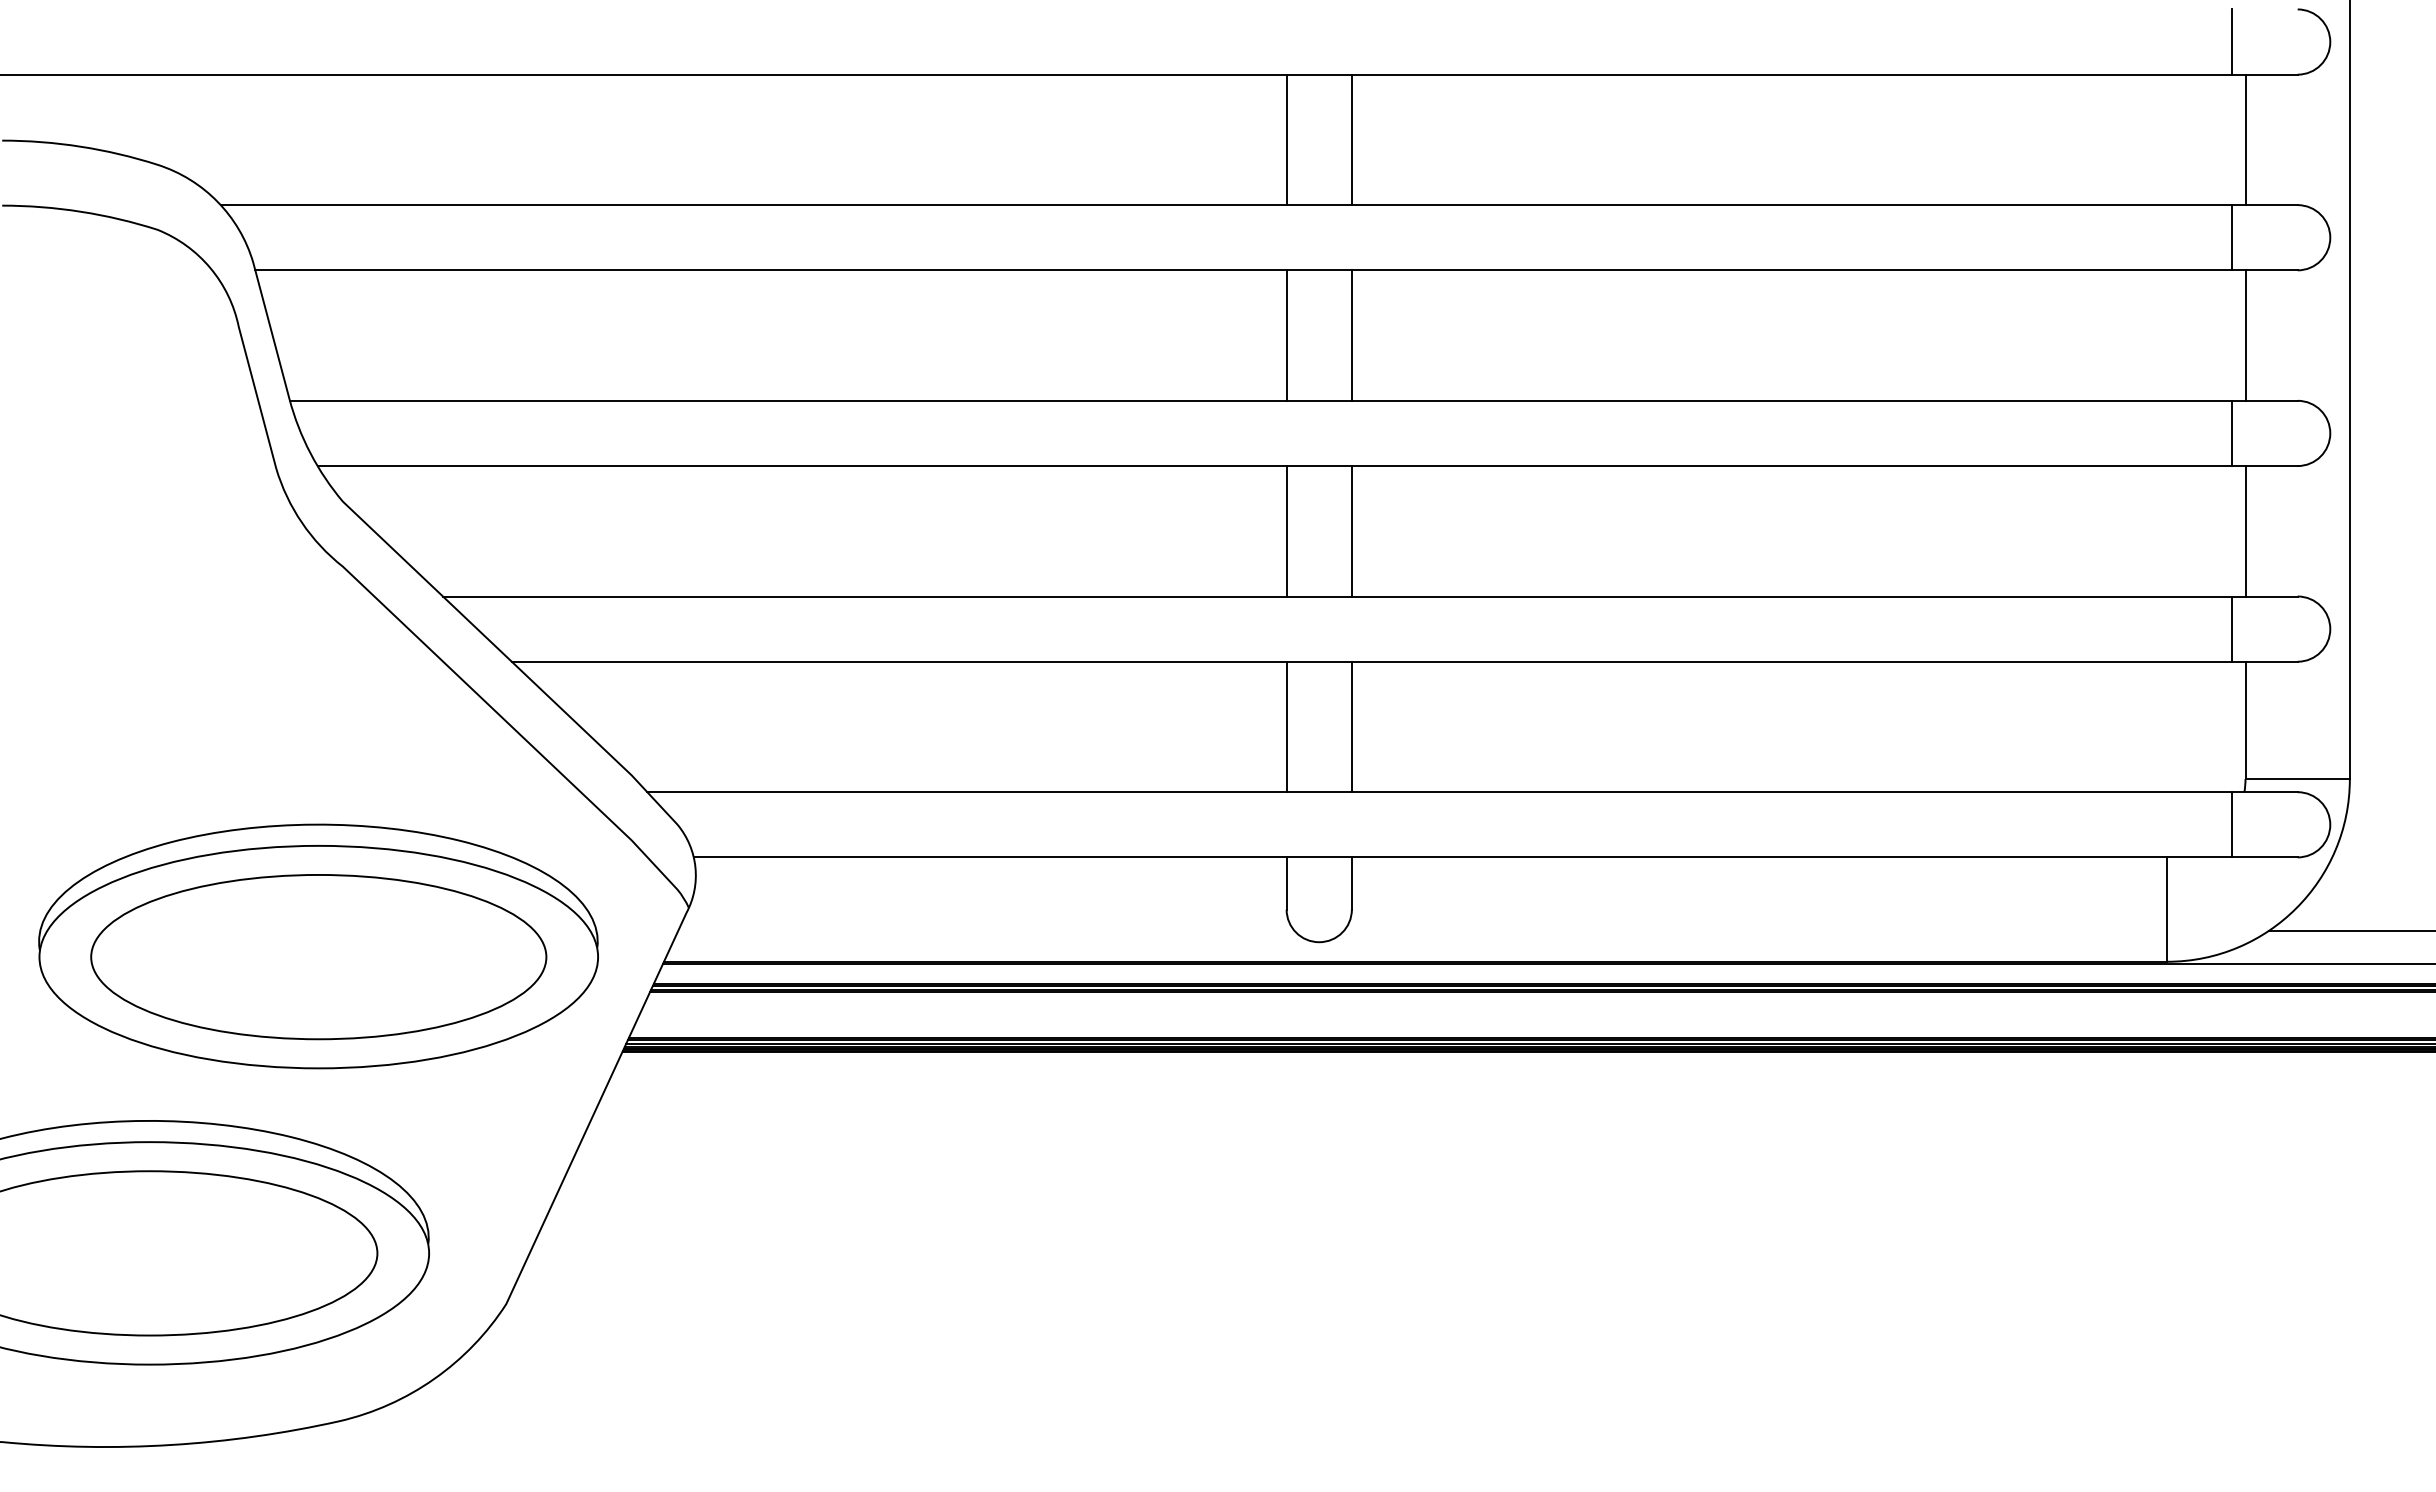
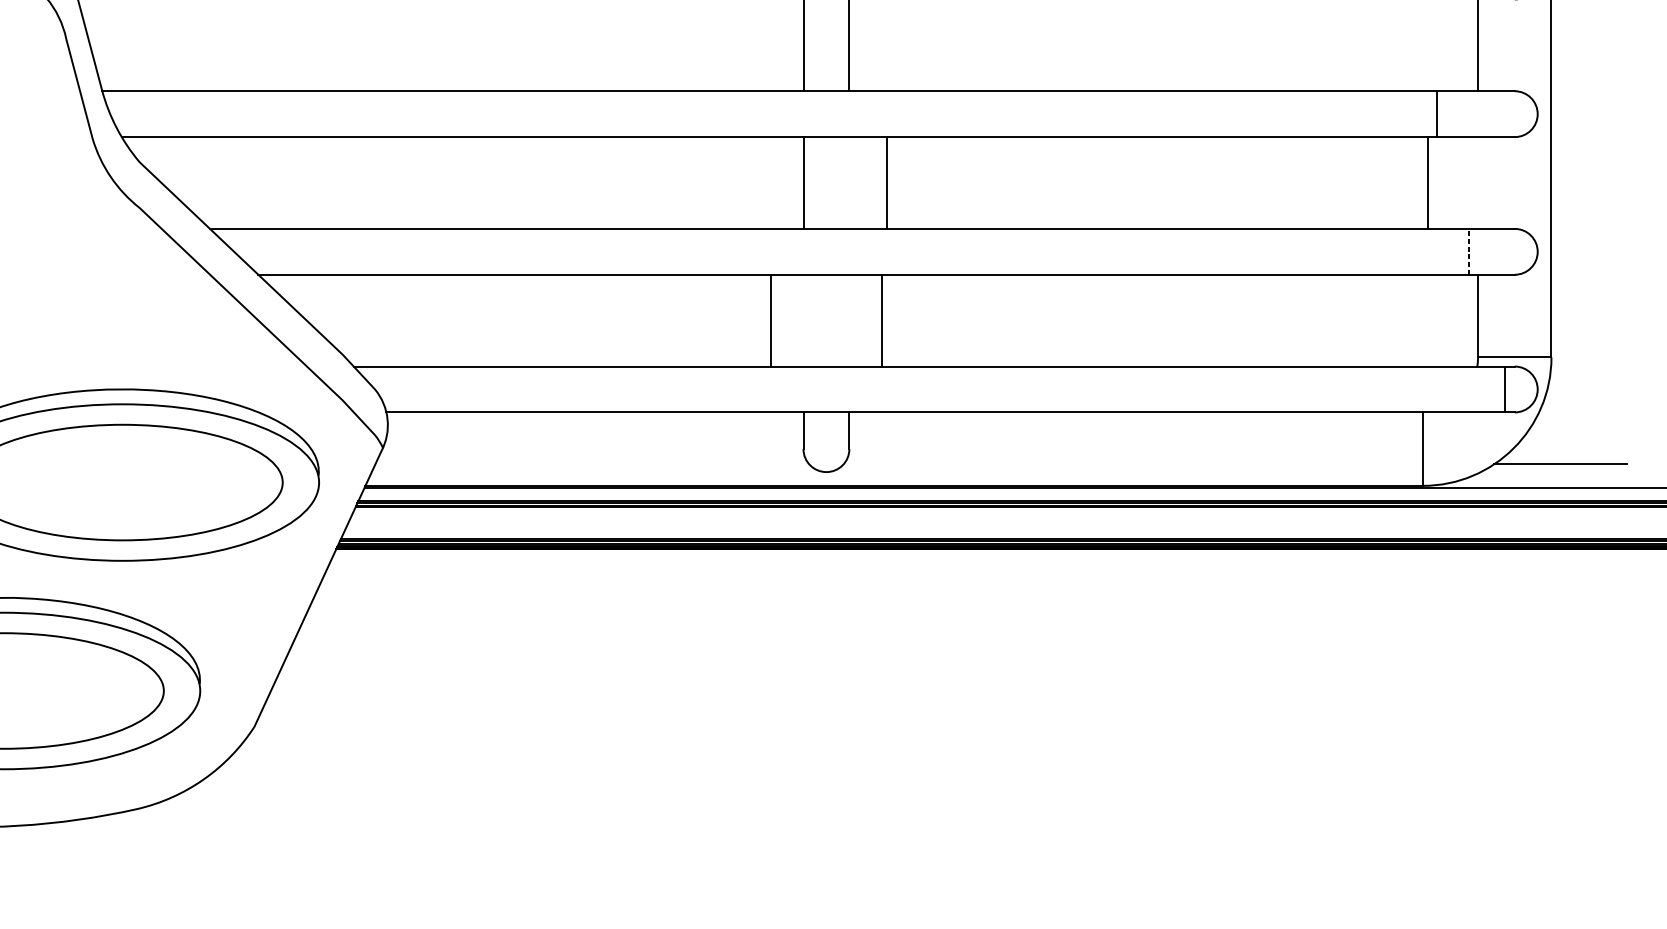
line: (2232, 433) -> (1437, 114), moved
line: (1351, 531) -> (887, 183), moved
line: (2245, 531) -> (1428, 183), moved
line: (2232, 629) -> (1468, 252), solid -> dashed
line: (1286, 726) -> (771, 320), moved
line: (1351, 726) -> (881, 320), moved
line: (2232, 824) -> (1505, 389), moved

